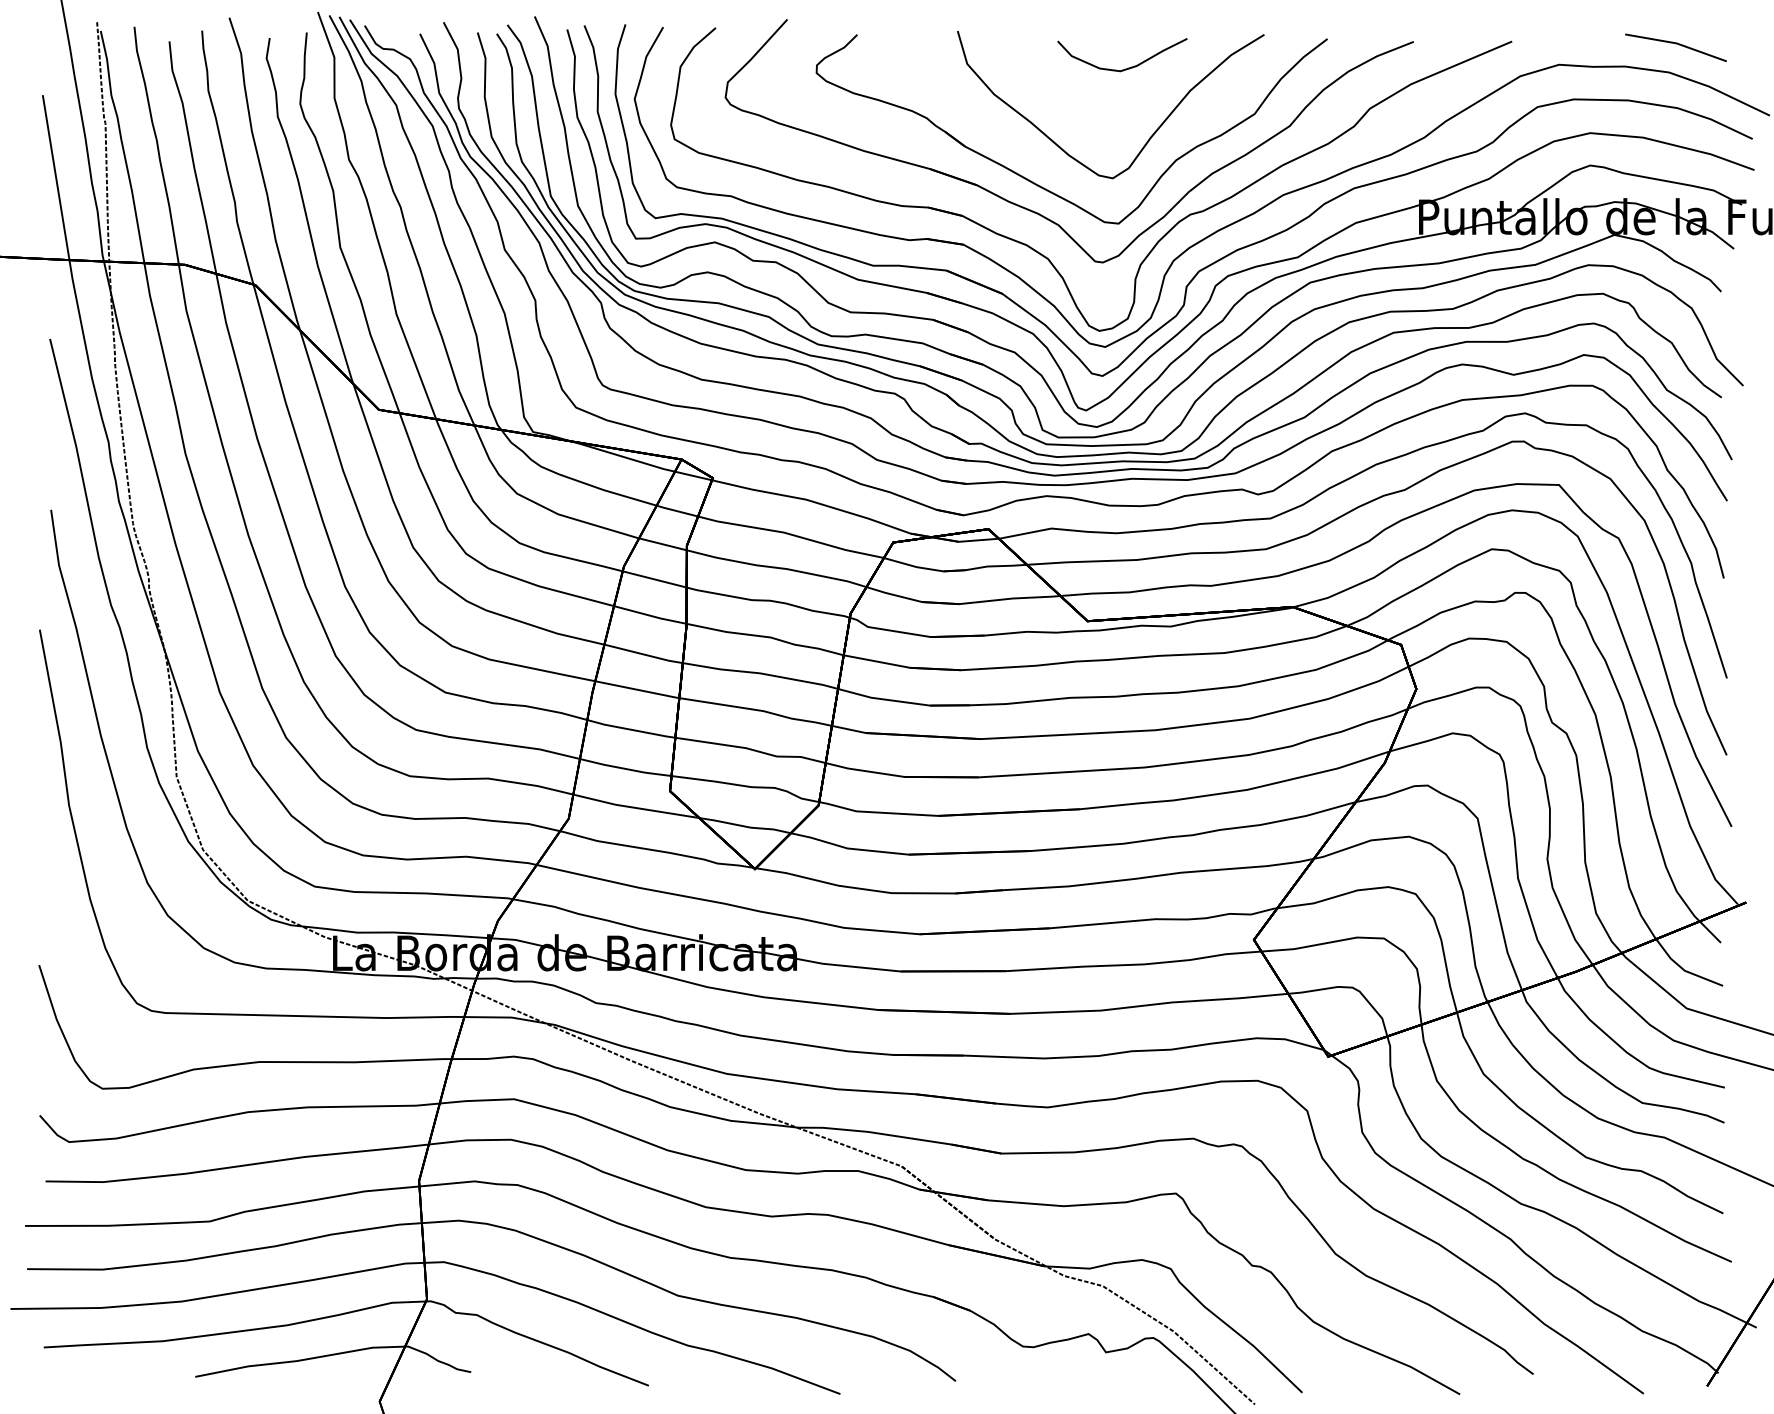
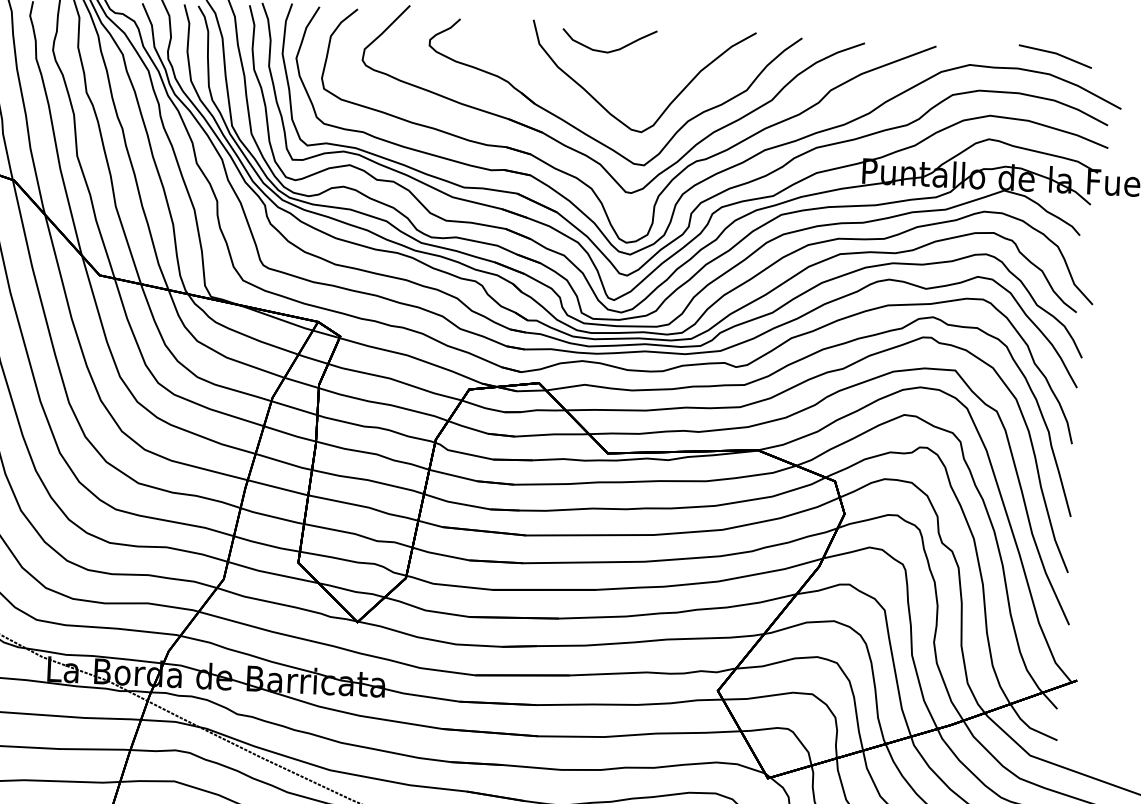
curve: (1125, 68) -> (611, 50), moved

